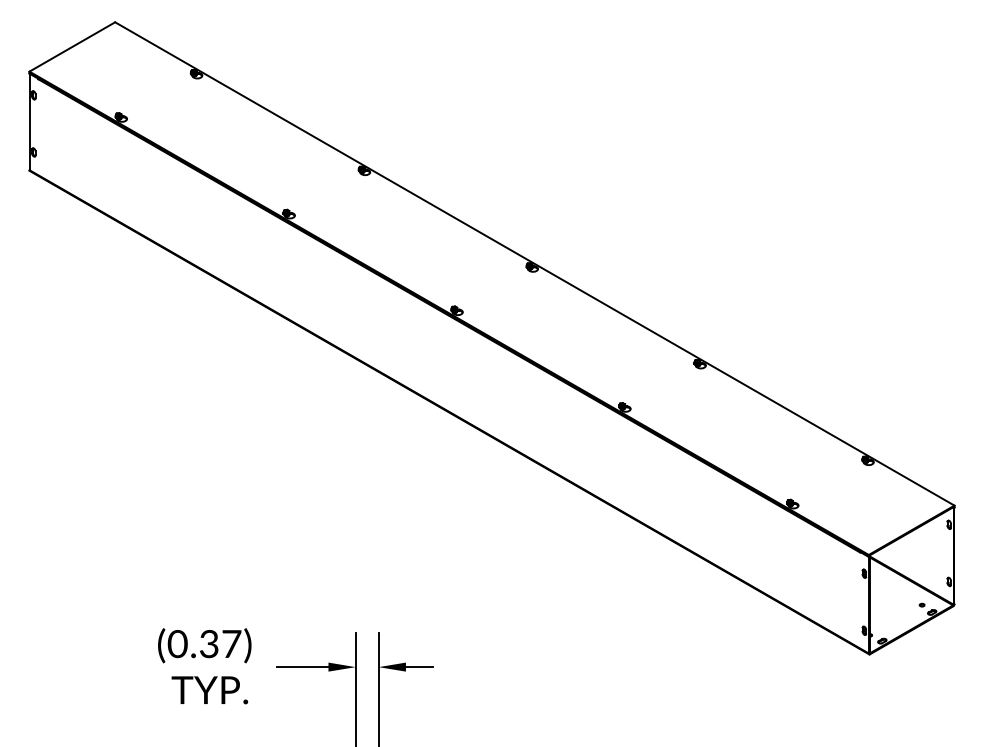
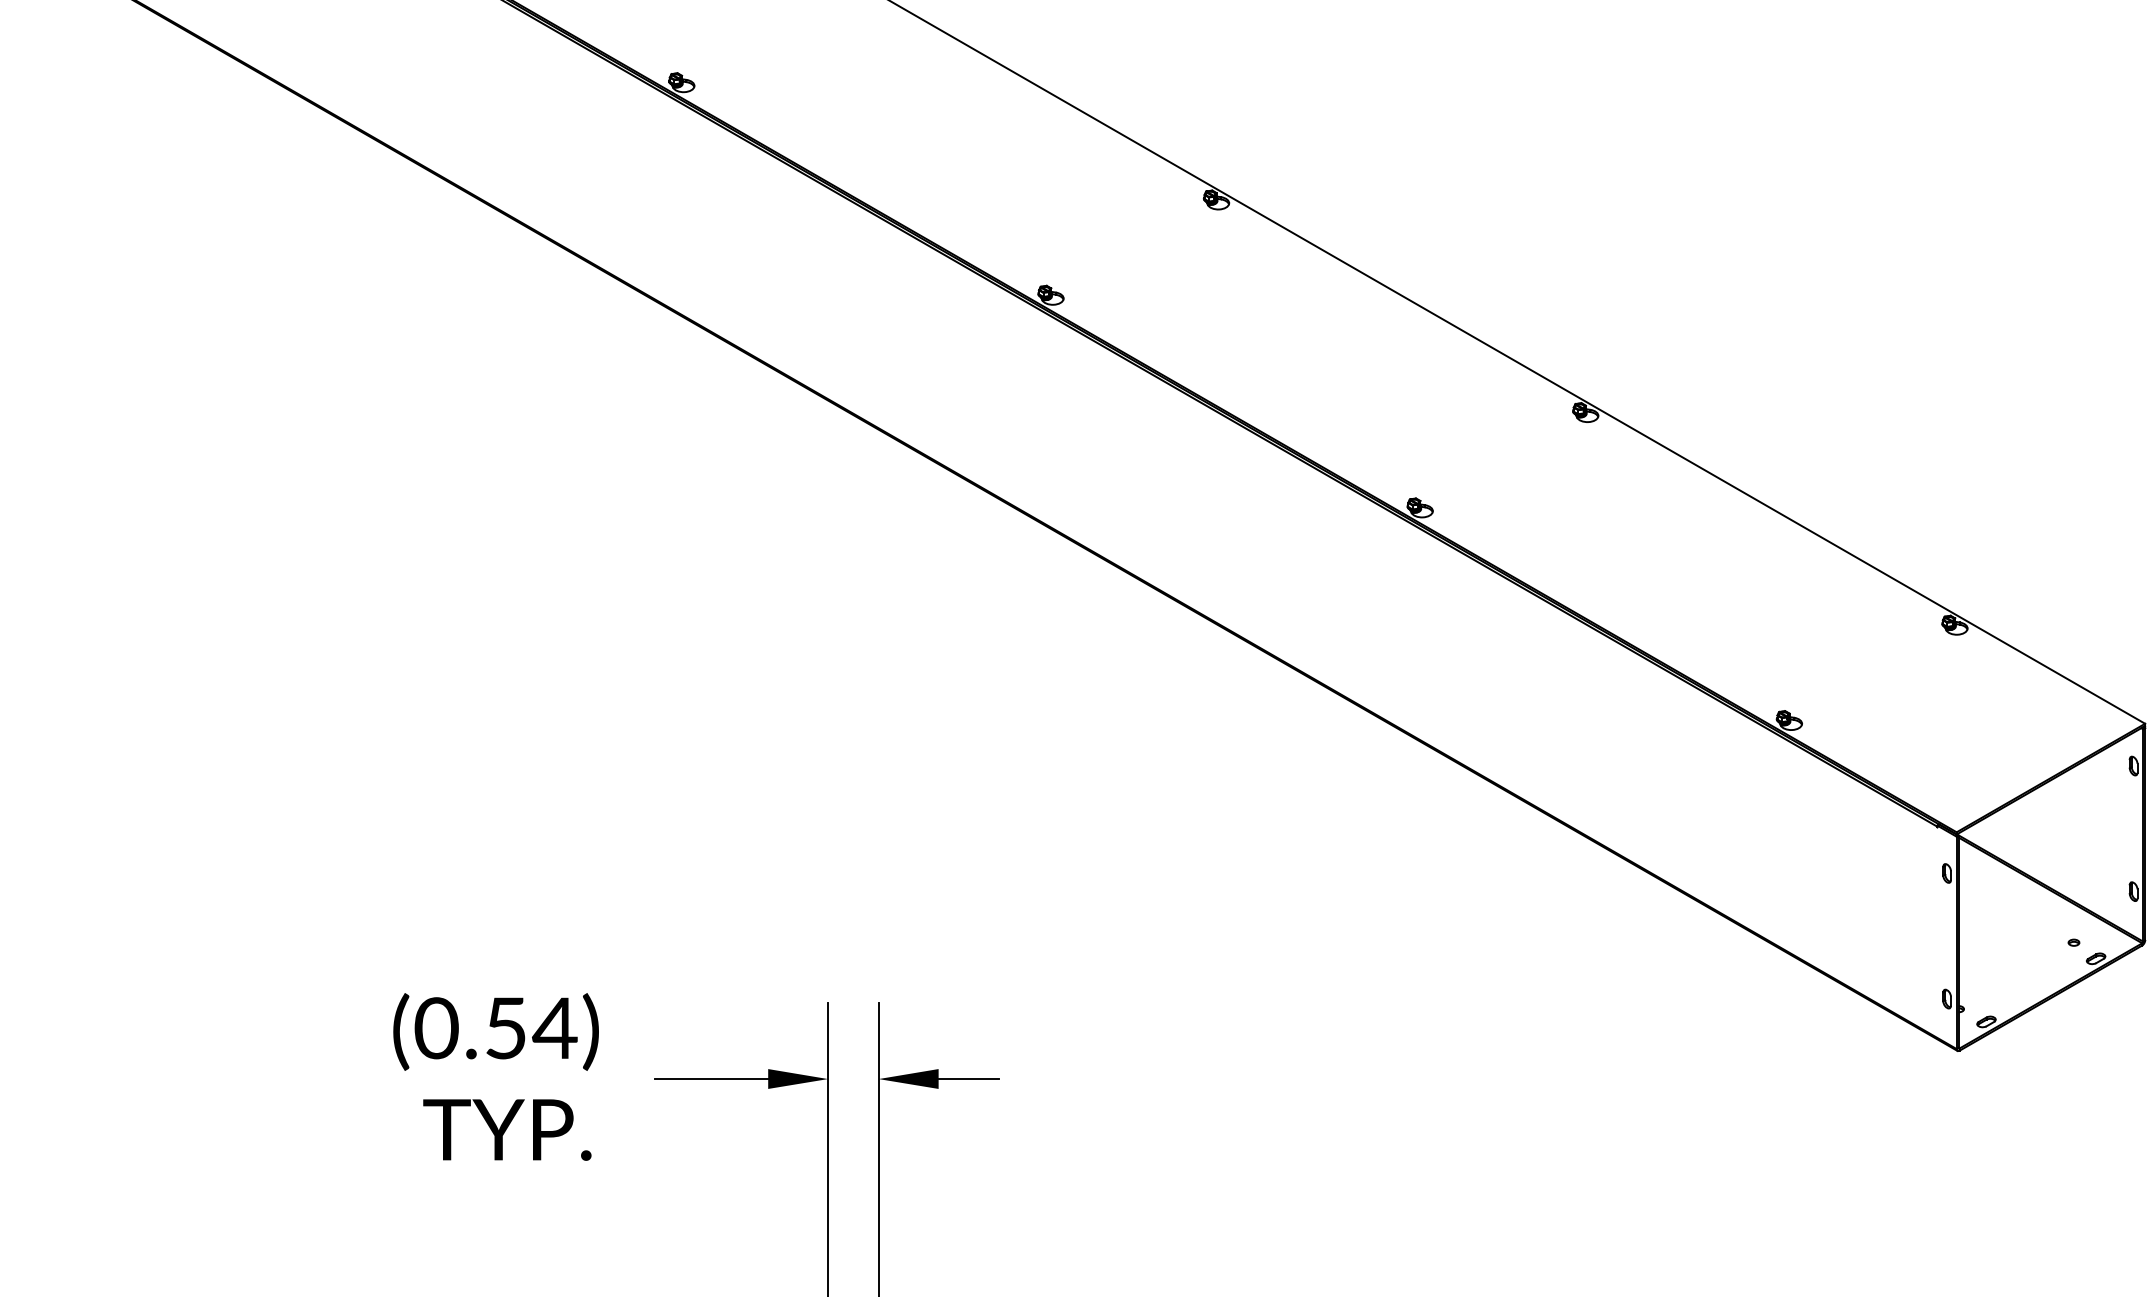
text: (220, 644) -> (530, 1029), (0.37) -> (0.54)

